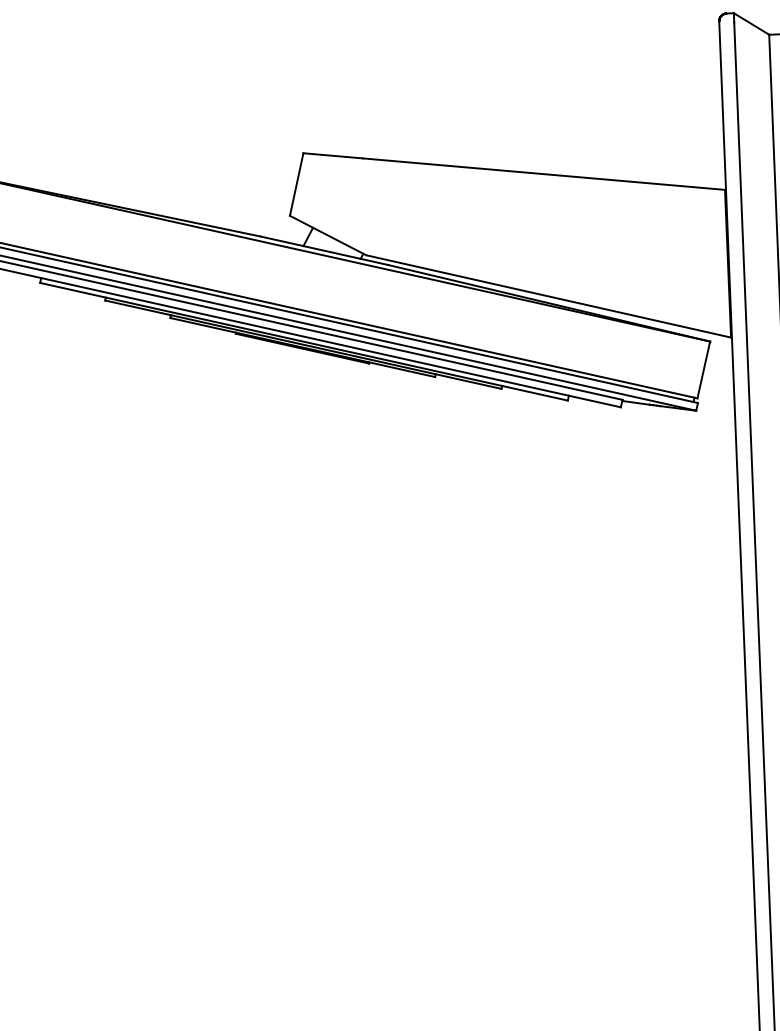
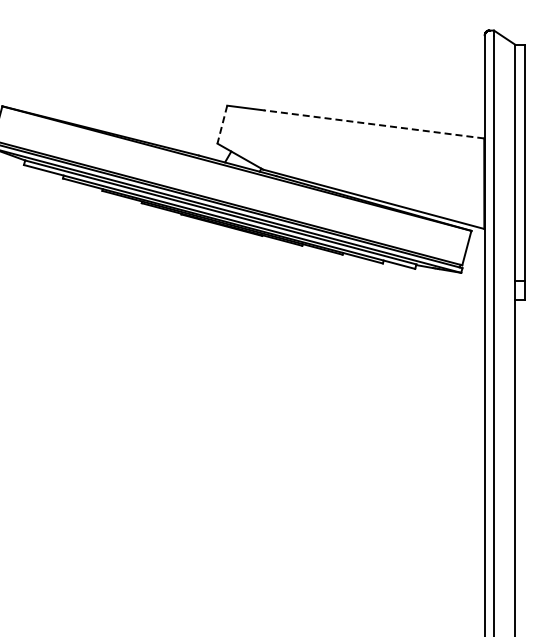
line: (543, 174) -> (373, 124), solid -> dashed
line: (296, 184) -> (222, 124), solid -> dashed

